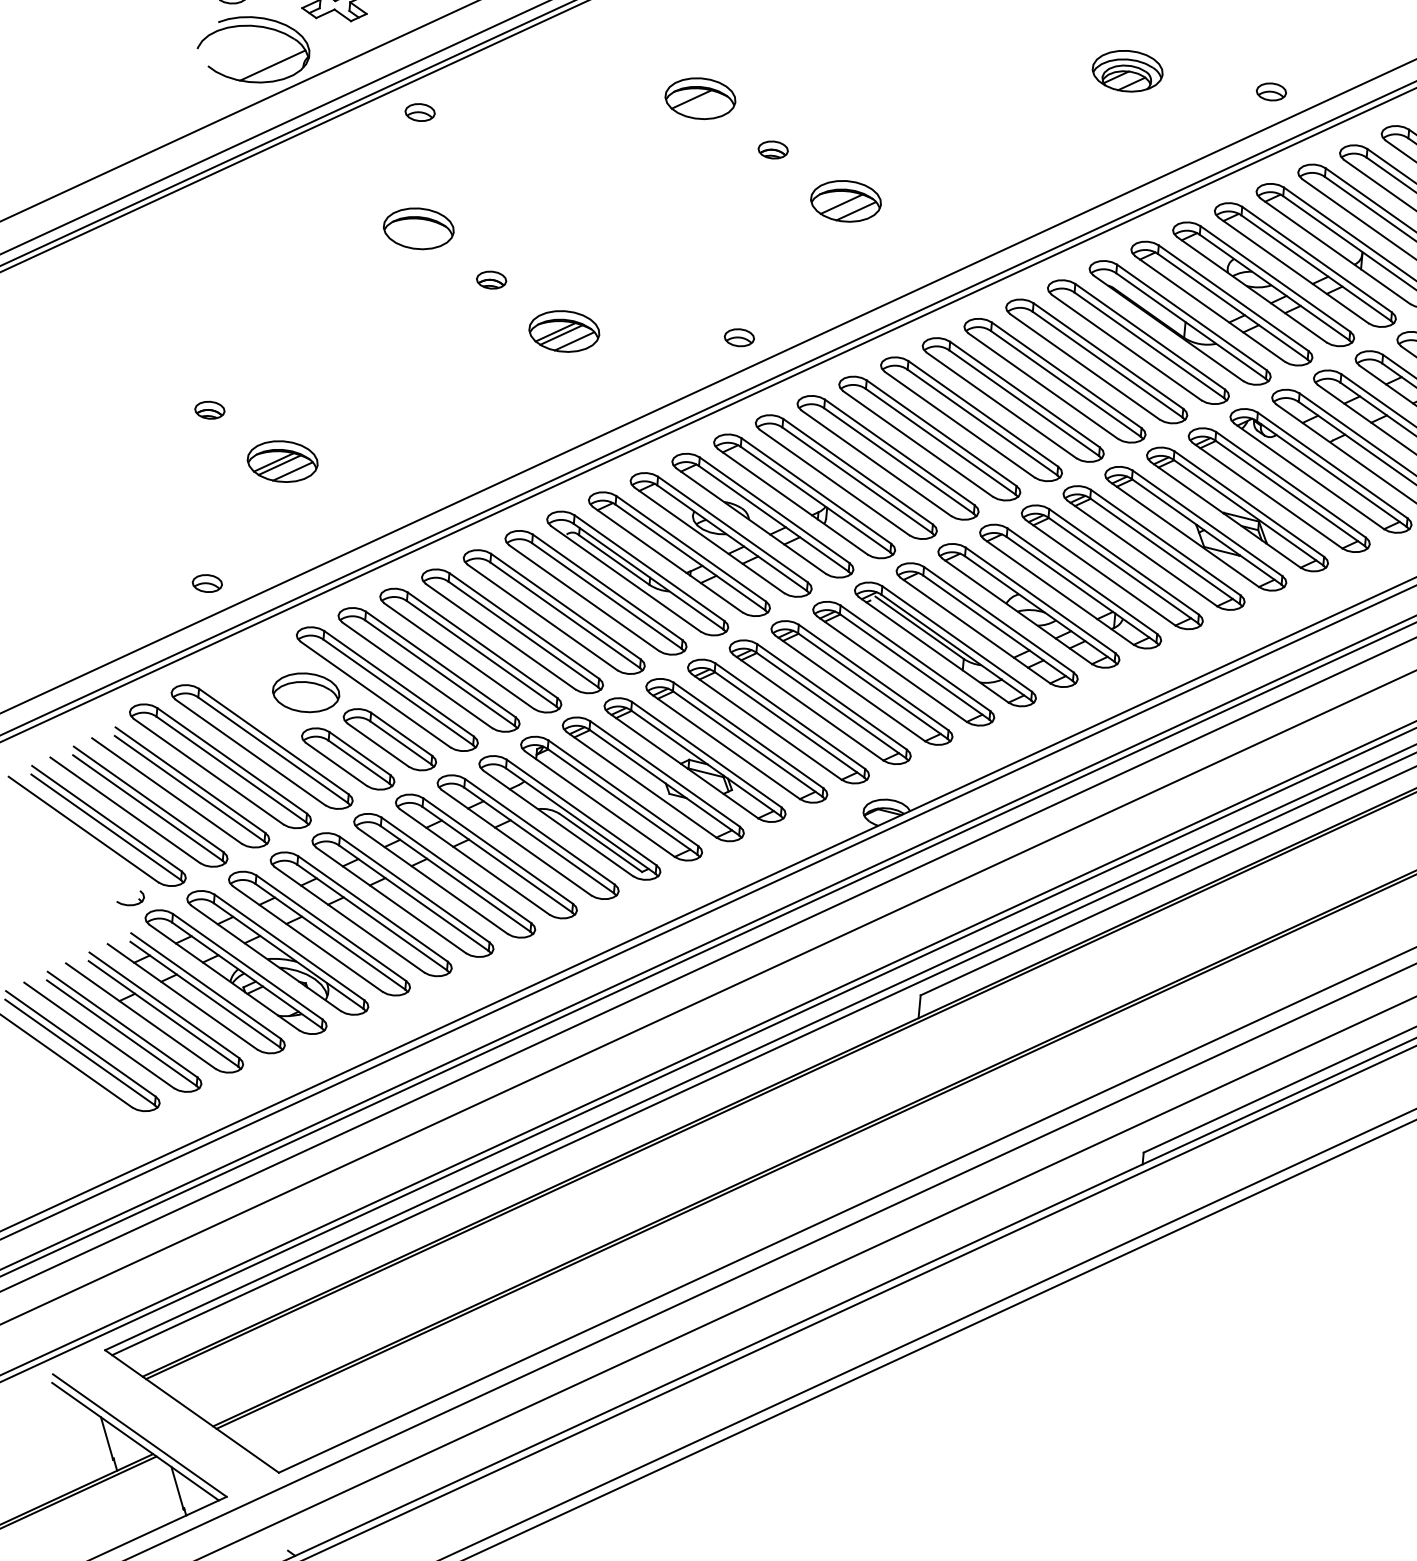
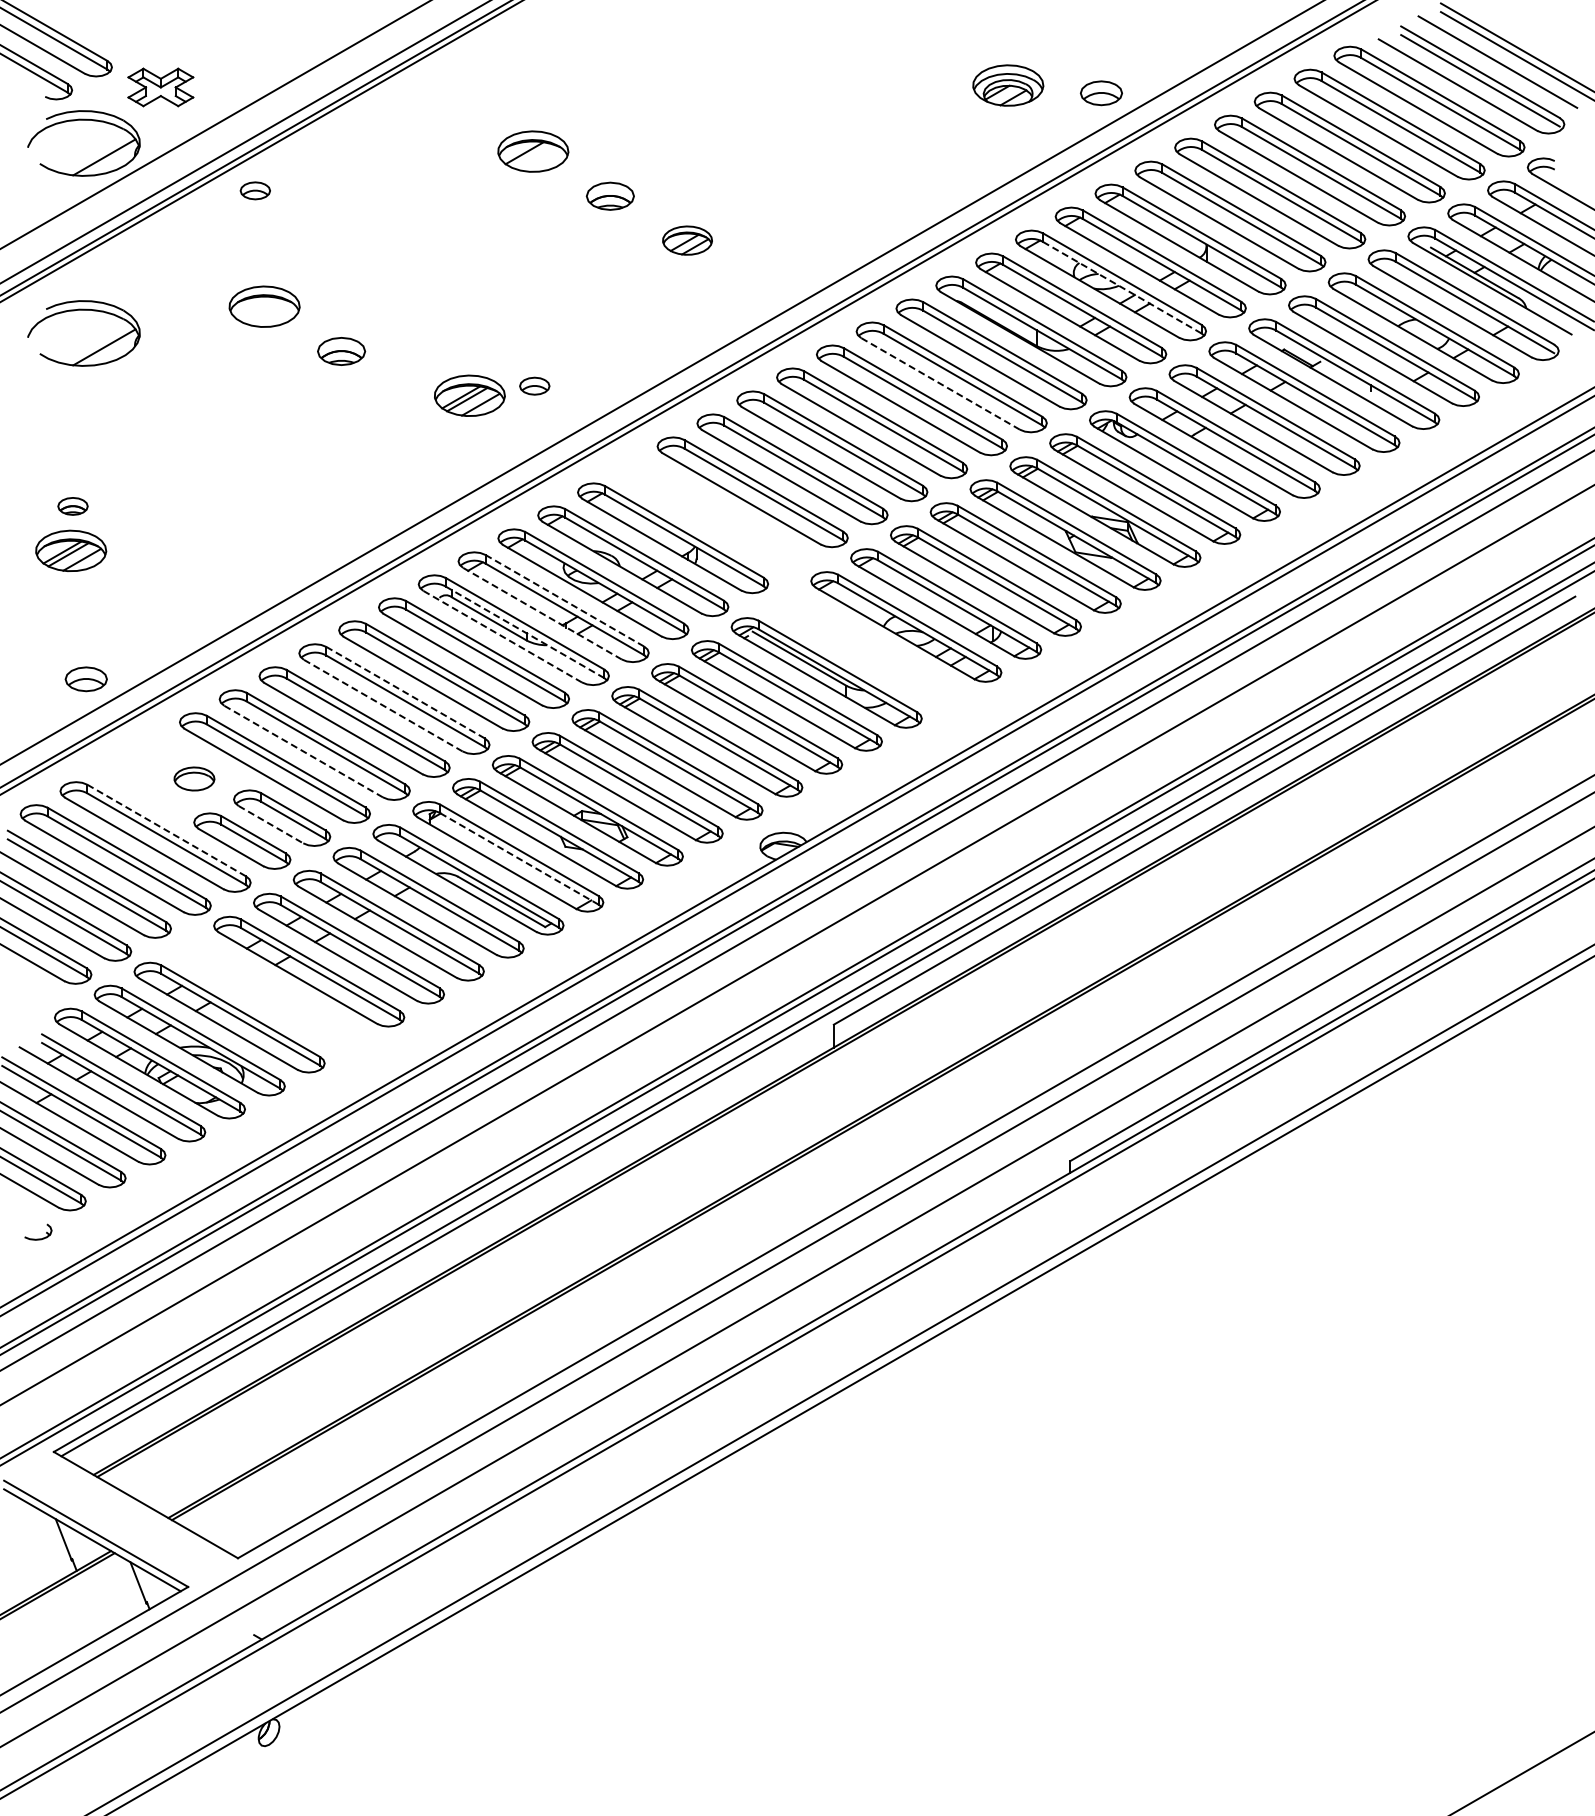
part: (1127, 71) -> (1008, 85), moved
part: (1270, 91) -> (1100, 92), size x1.4
part: (773, 149) -> (610, 195), size x1.6
part: (845, 201) -> (687, 240), size x0.7
part: (247, 257) -> (96, 350), added
part: (491, 279) -> (341, 350), size x1.6
line: (1274, 287) -> (1122, 287), solid -> dashed
part: (564, 331) -> (469, 395), moved
part: (739, 337) -> (534, 385), moved
line: (1084, 366) -> (940, 383), solid -> dashed
part: (283, 461) -> (71, 550), moved
part: (845, 477) -> (712, 515), removed
line: (690, 548) -> (564, 600), solid -> dashed
line: (667, 559) -> (542, 613), solid -> dashed
line: (649, 576) -> (525, 632), solid -> dashed
line: (625, 578) -> (502, 636), solid -> dashed
part: (206, 582) -> (85, 678), size x1.4
part: (987, 624) -> (866, 649), removed
line: (524, 625) -> (405, 692), solid -> dashed
line: (501, 636) -> (383, 705), solid -> dashed
line: (417, 675) -> (303, 751), solid -> dashed
part: (306, 692) -> (194, 778), size x0.6
line: (273, 741) -> (166, 830), solid -> dashed
line: (378, 745) -> (271, 824), solid -> dashed
line: (622, 801) -> (519, 858), solid -> dashed
part: (130, 904) -> (38, 1238), moved
part: (361, 914) -> (269, 994), removed

